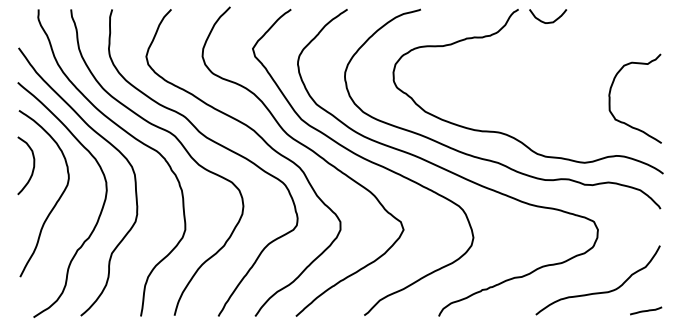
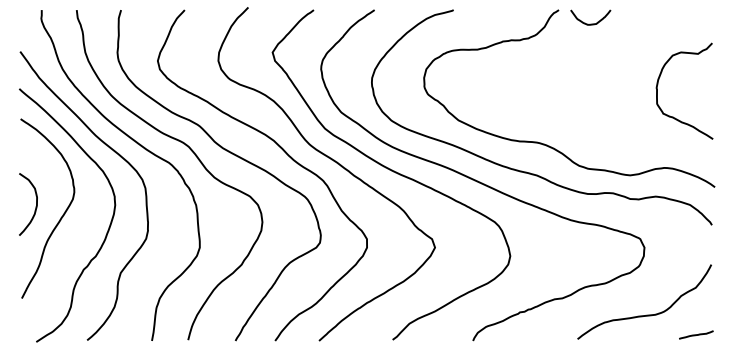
curve: (610, 98) -> (657, 90), moved
curve: (32, 168) -> (35, 207), moved

